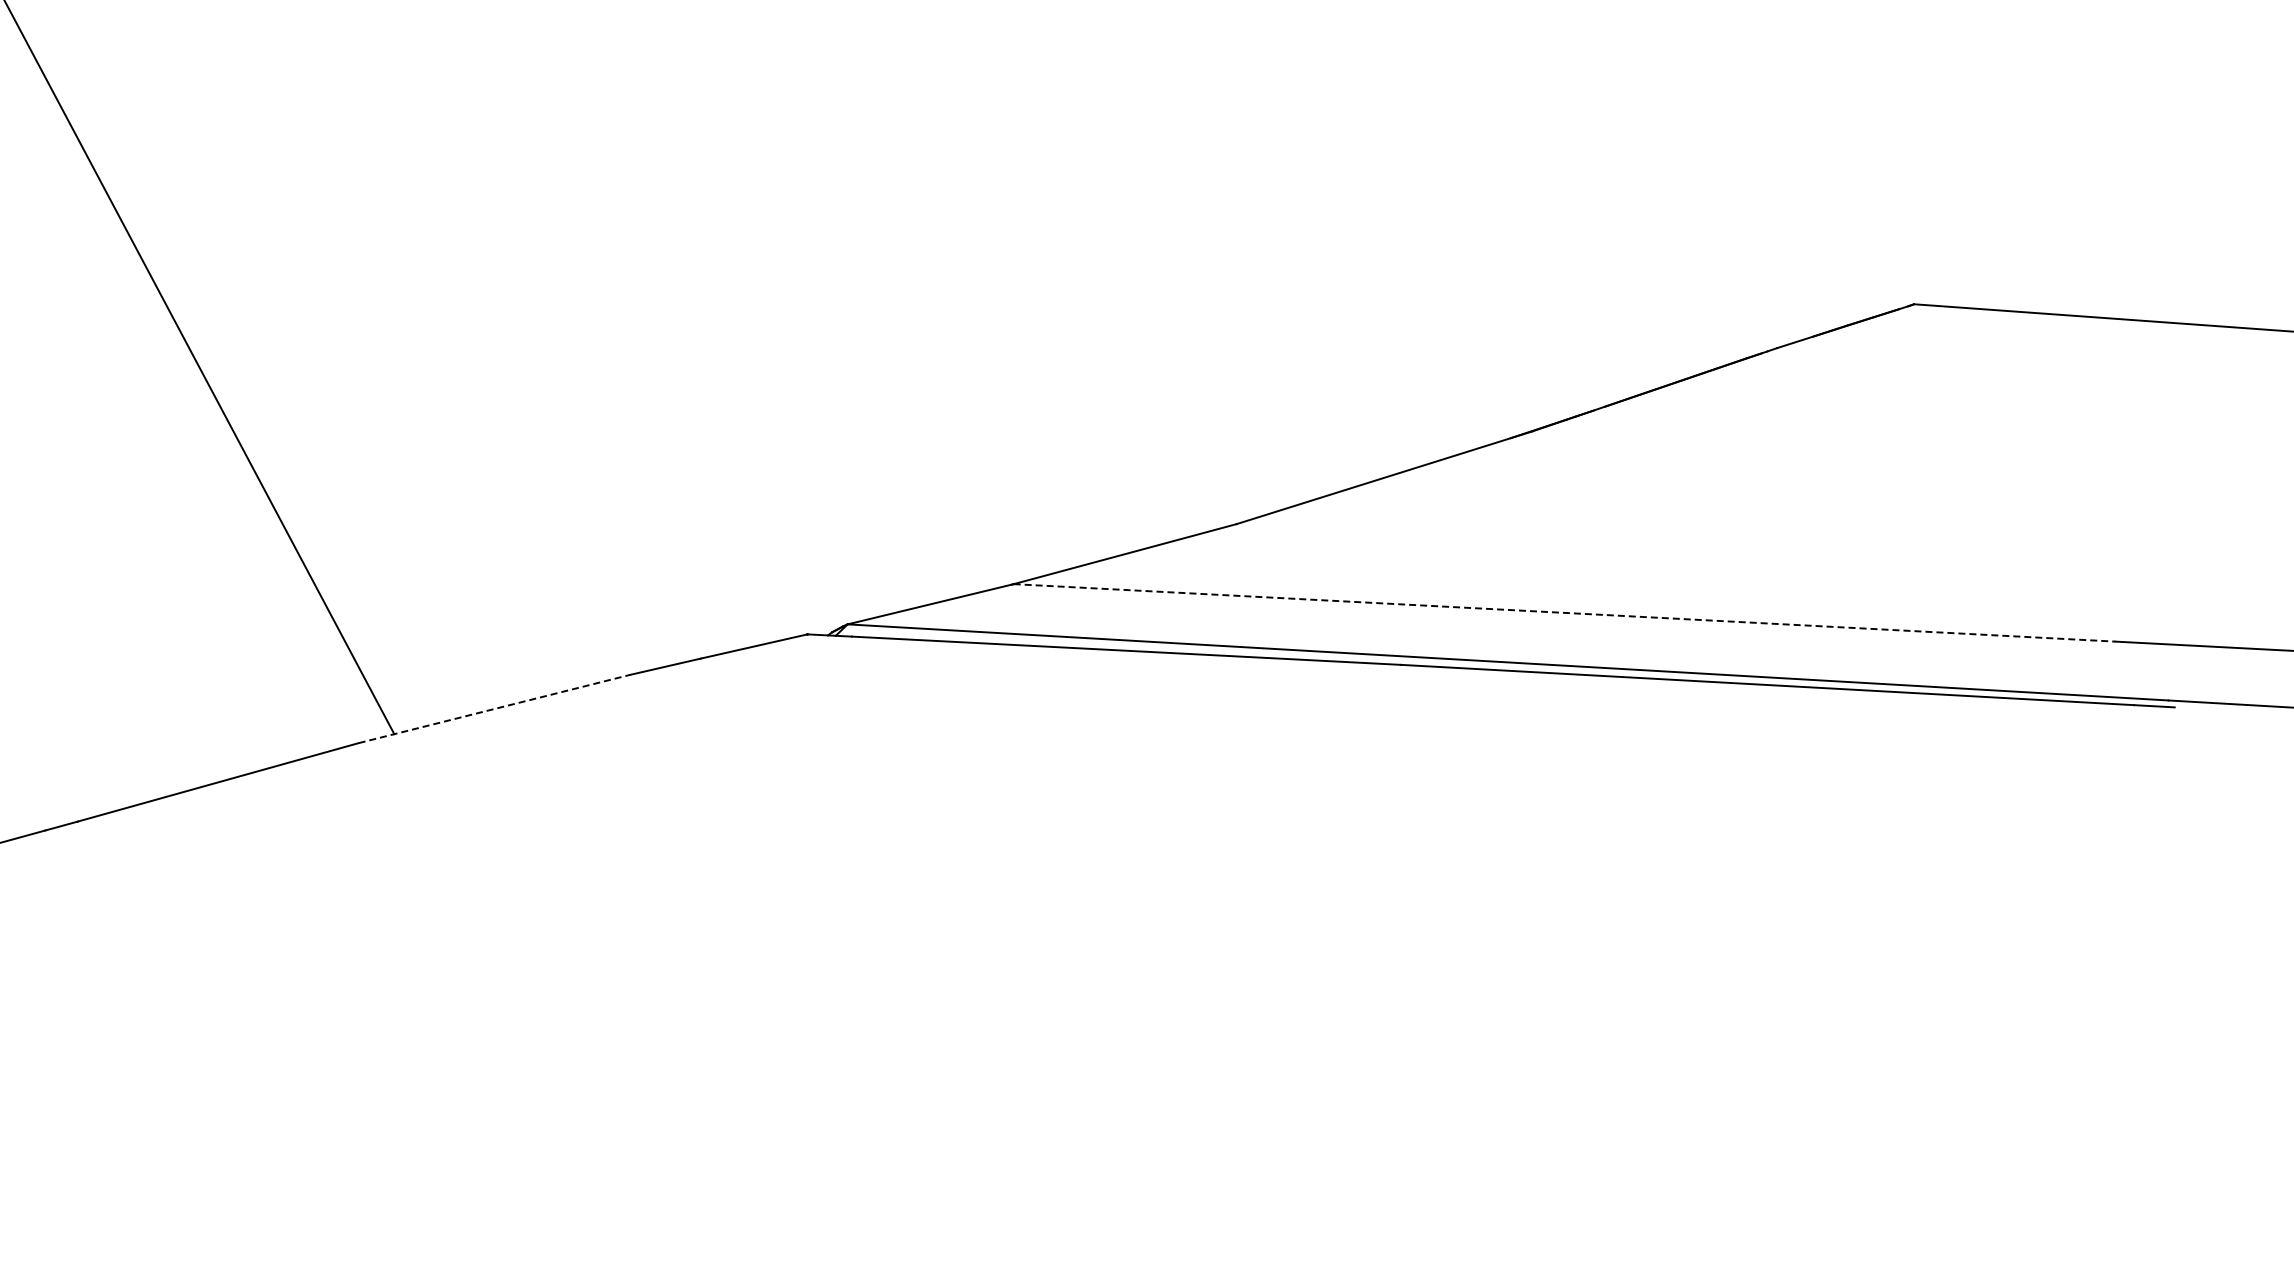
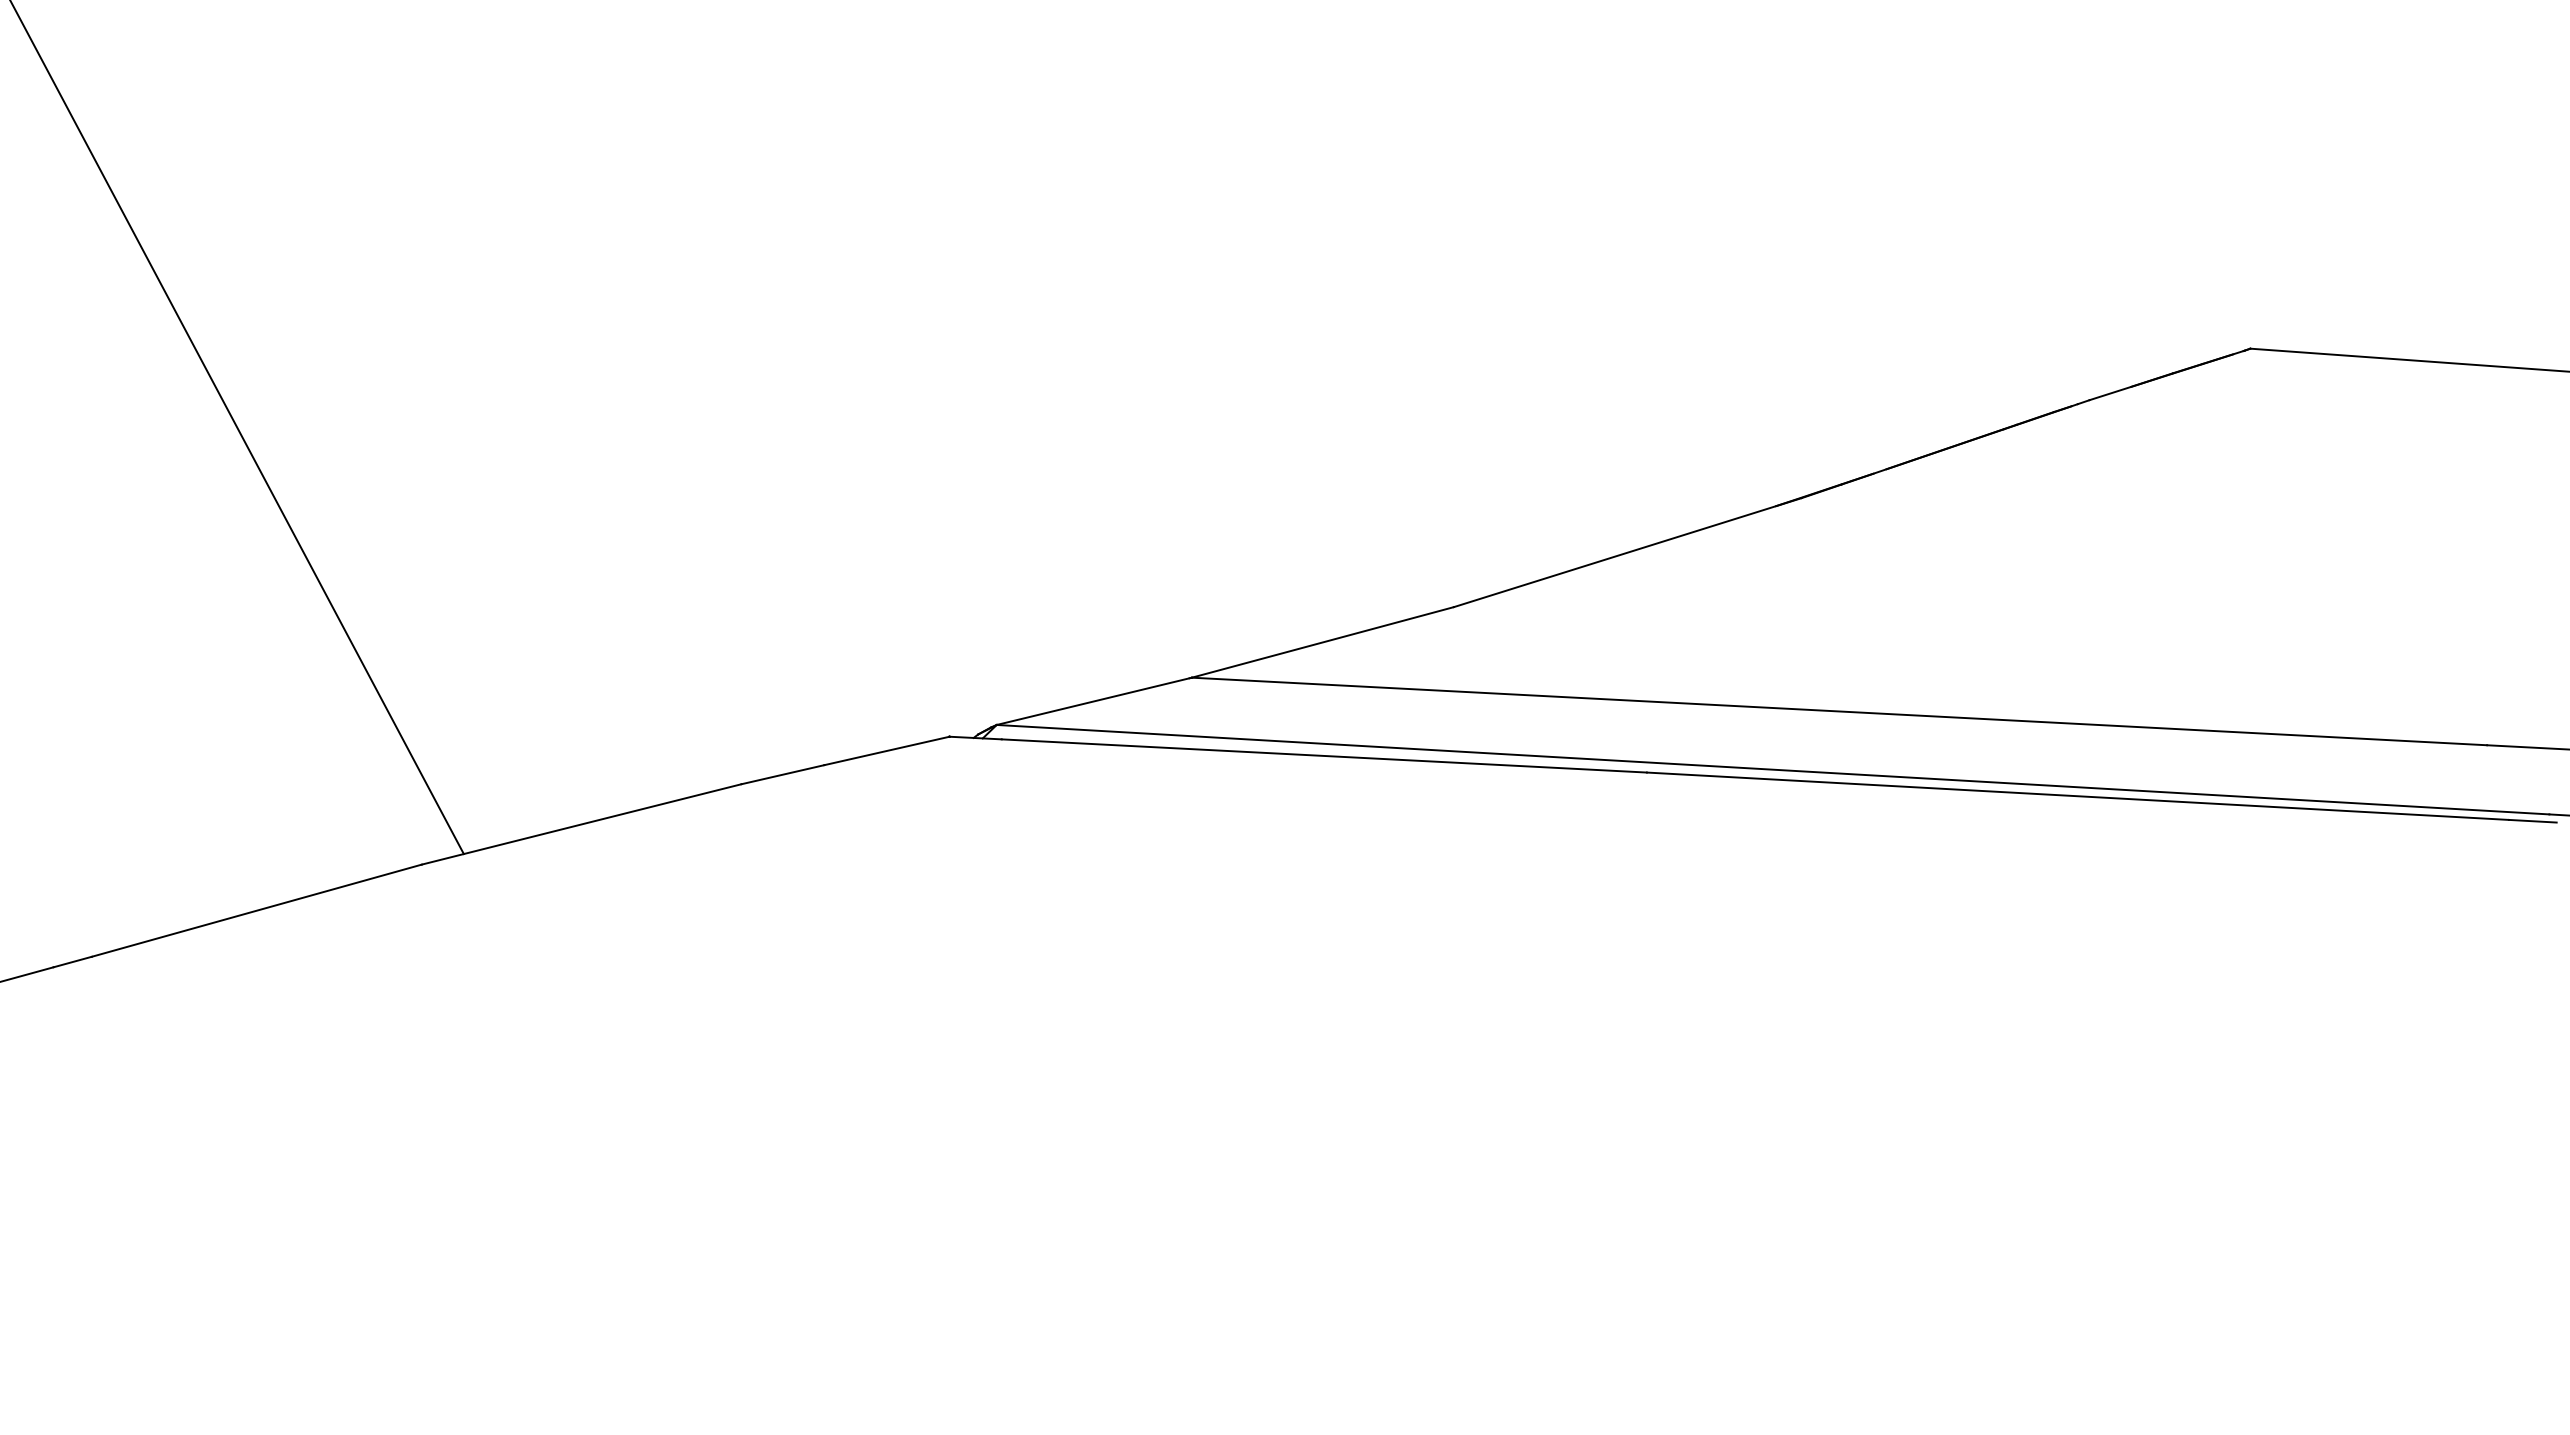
line: (1564, 612) -> (1839, 711), dashed -> solid
line: (495, 708) -> (582, 823), dashed -> solid

